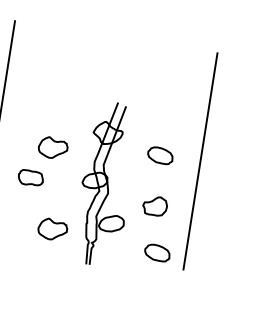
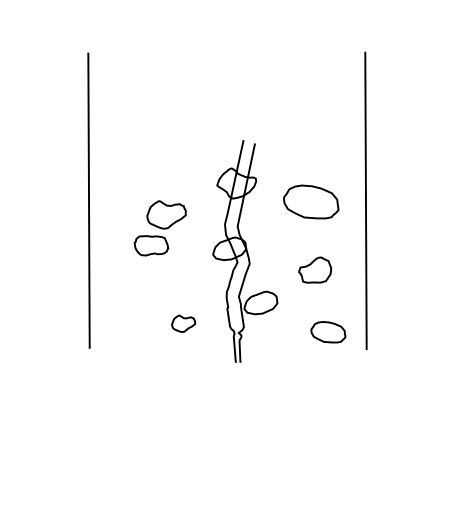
part: (160, 155) -> (311, 201), size x1.6
part: (30, 177) -> (151, 245), moved
part: (52, 229) -> (183, 323), size x0.6

